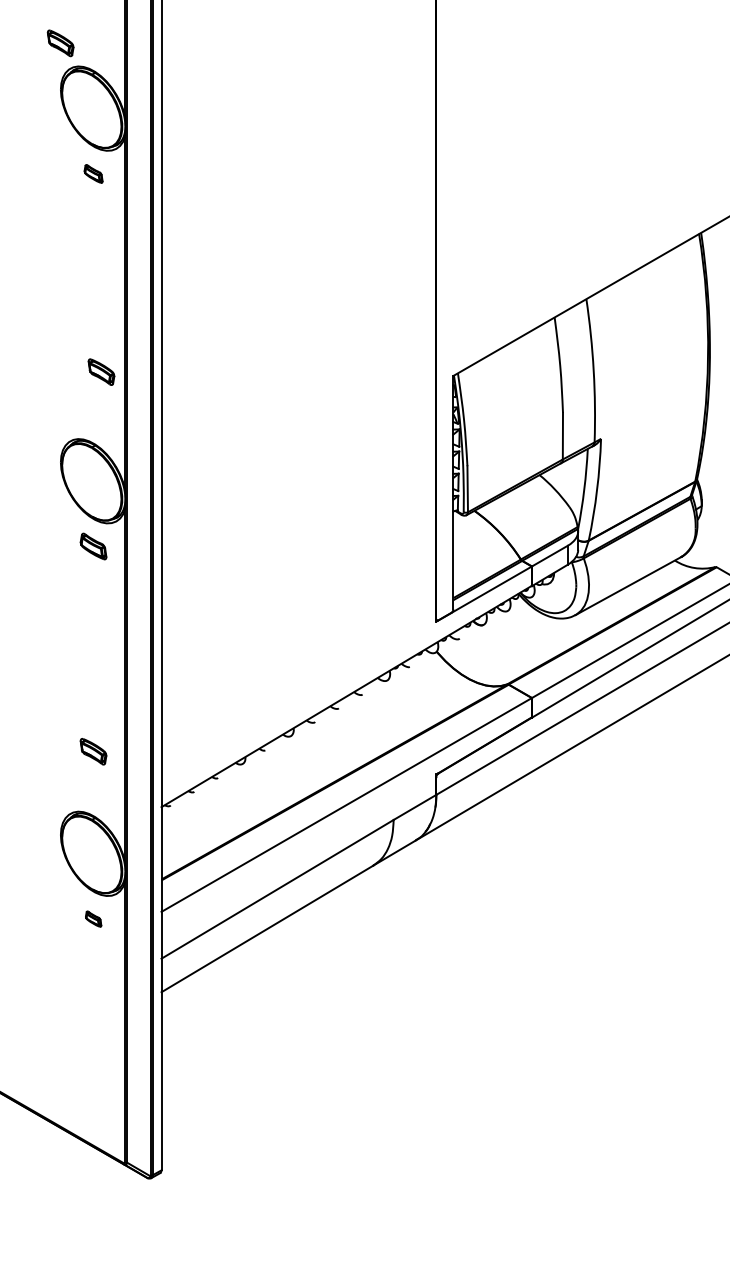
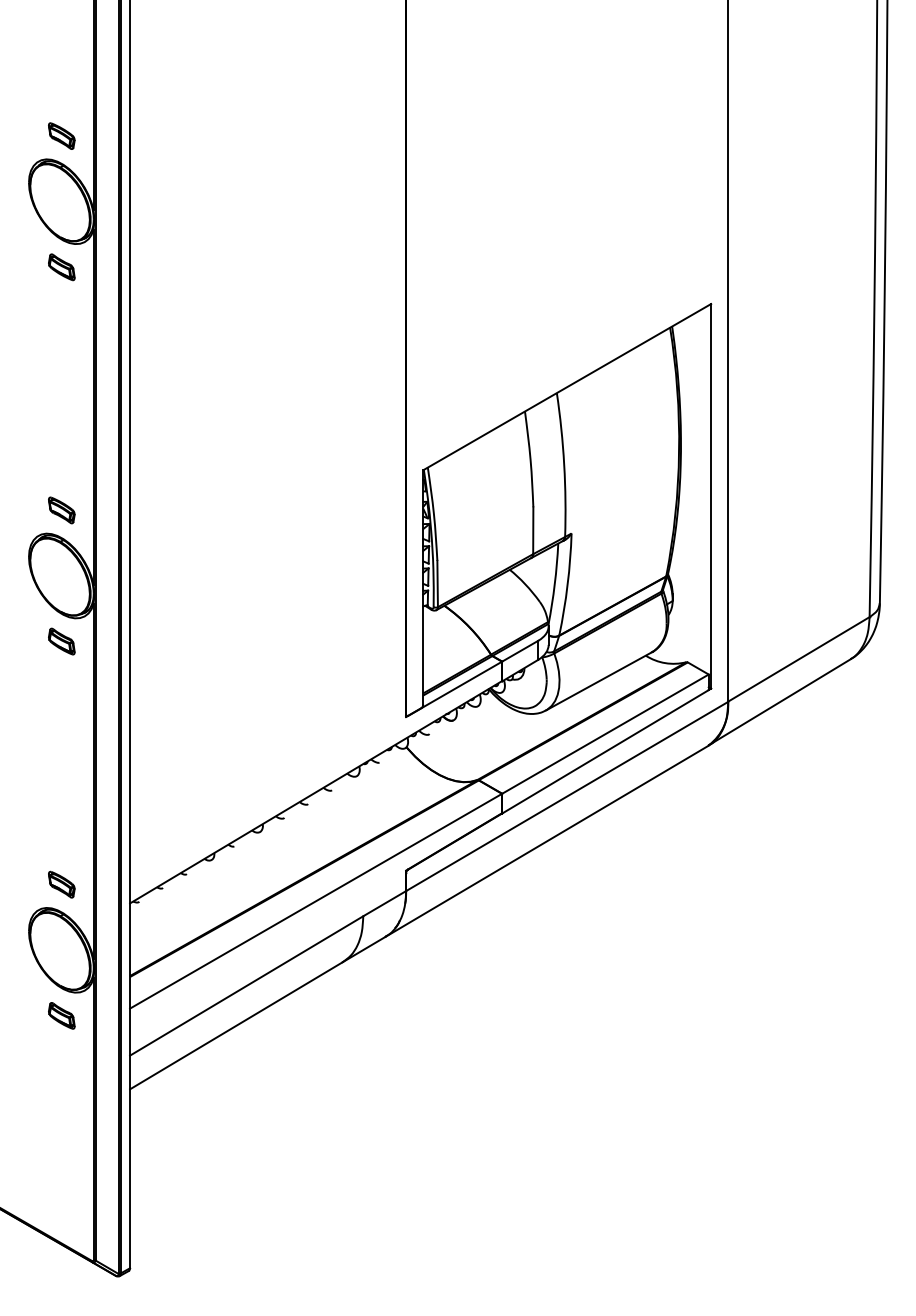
part: (60, 42) -> (61, 135), moved
part: (93, 174) -> (61, 267), size x1.43
part: (101, 372) -> (61, 510), moved
part: (93, 751) -> (61, 884), moved
part: (93, 918) -> (61, 1015), size x1.67

